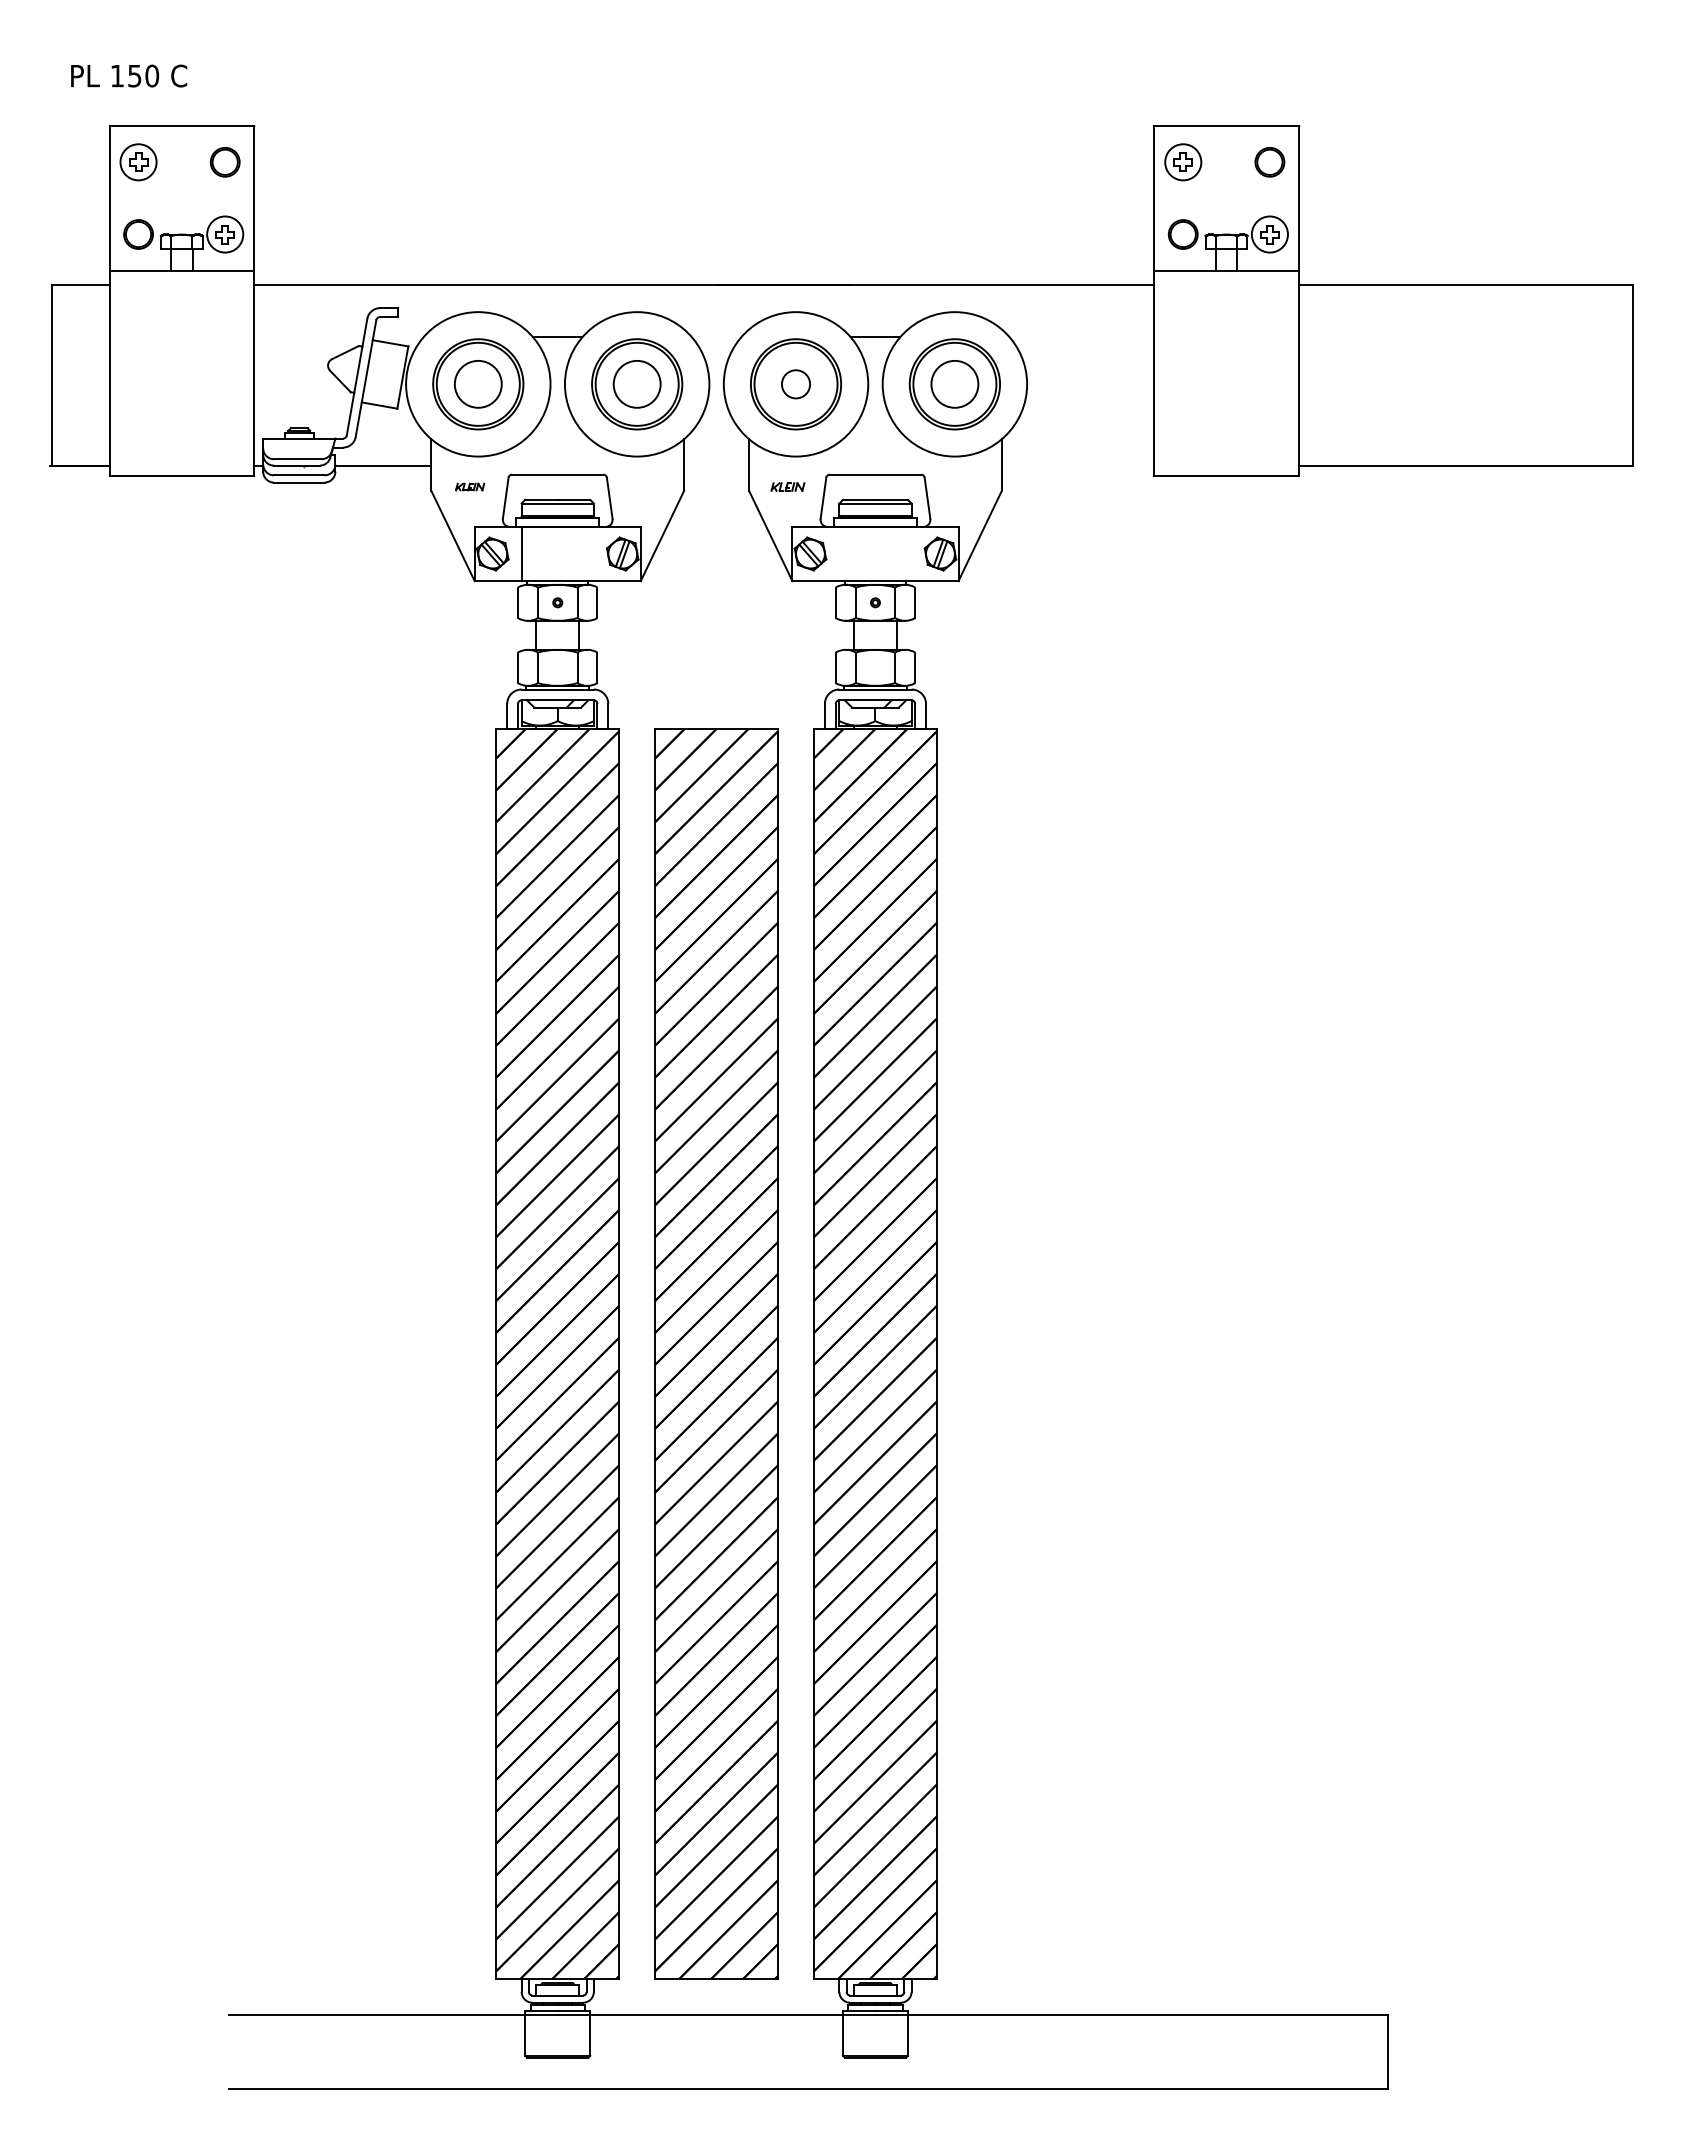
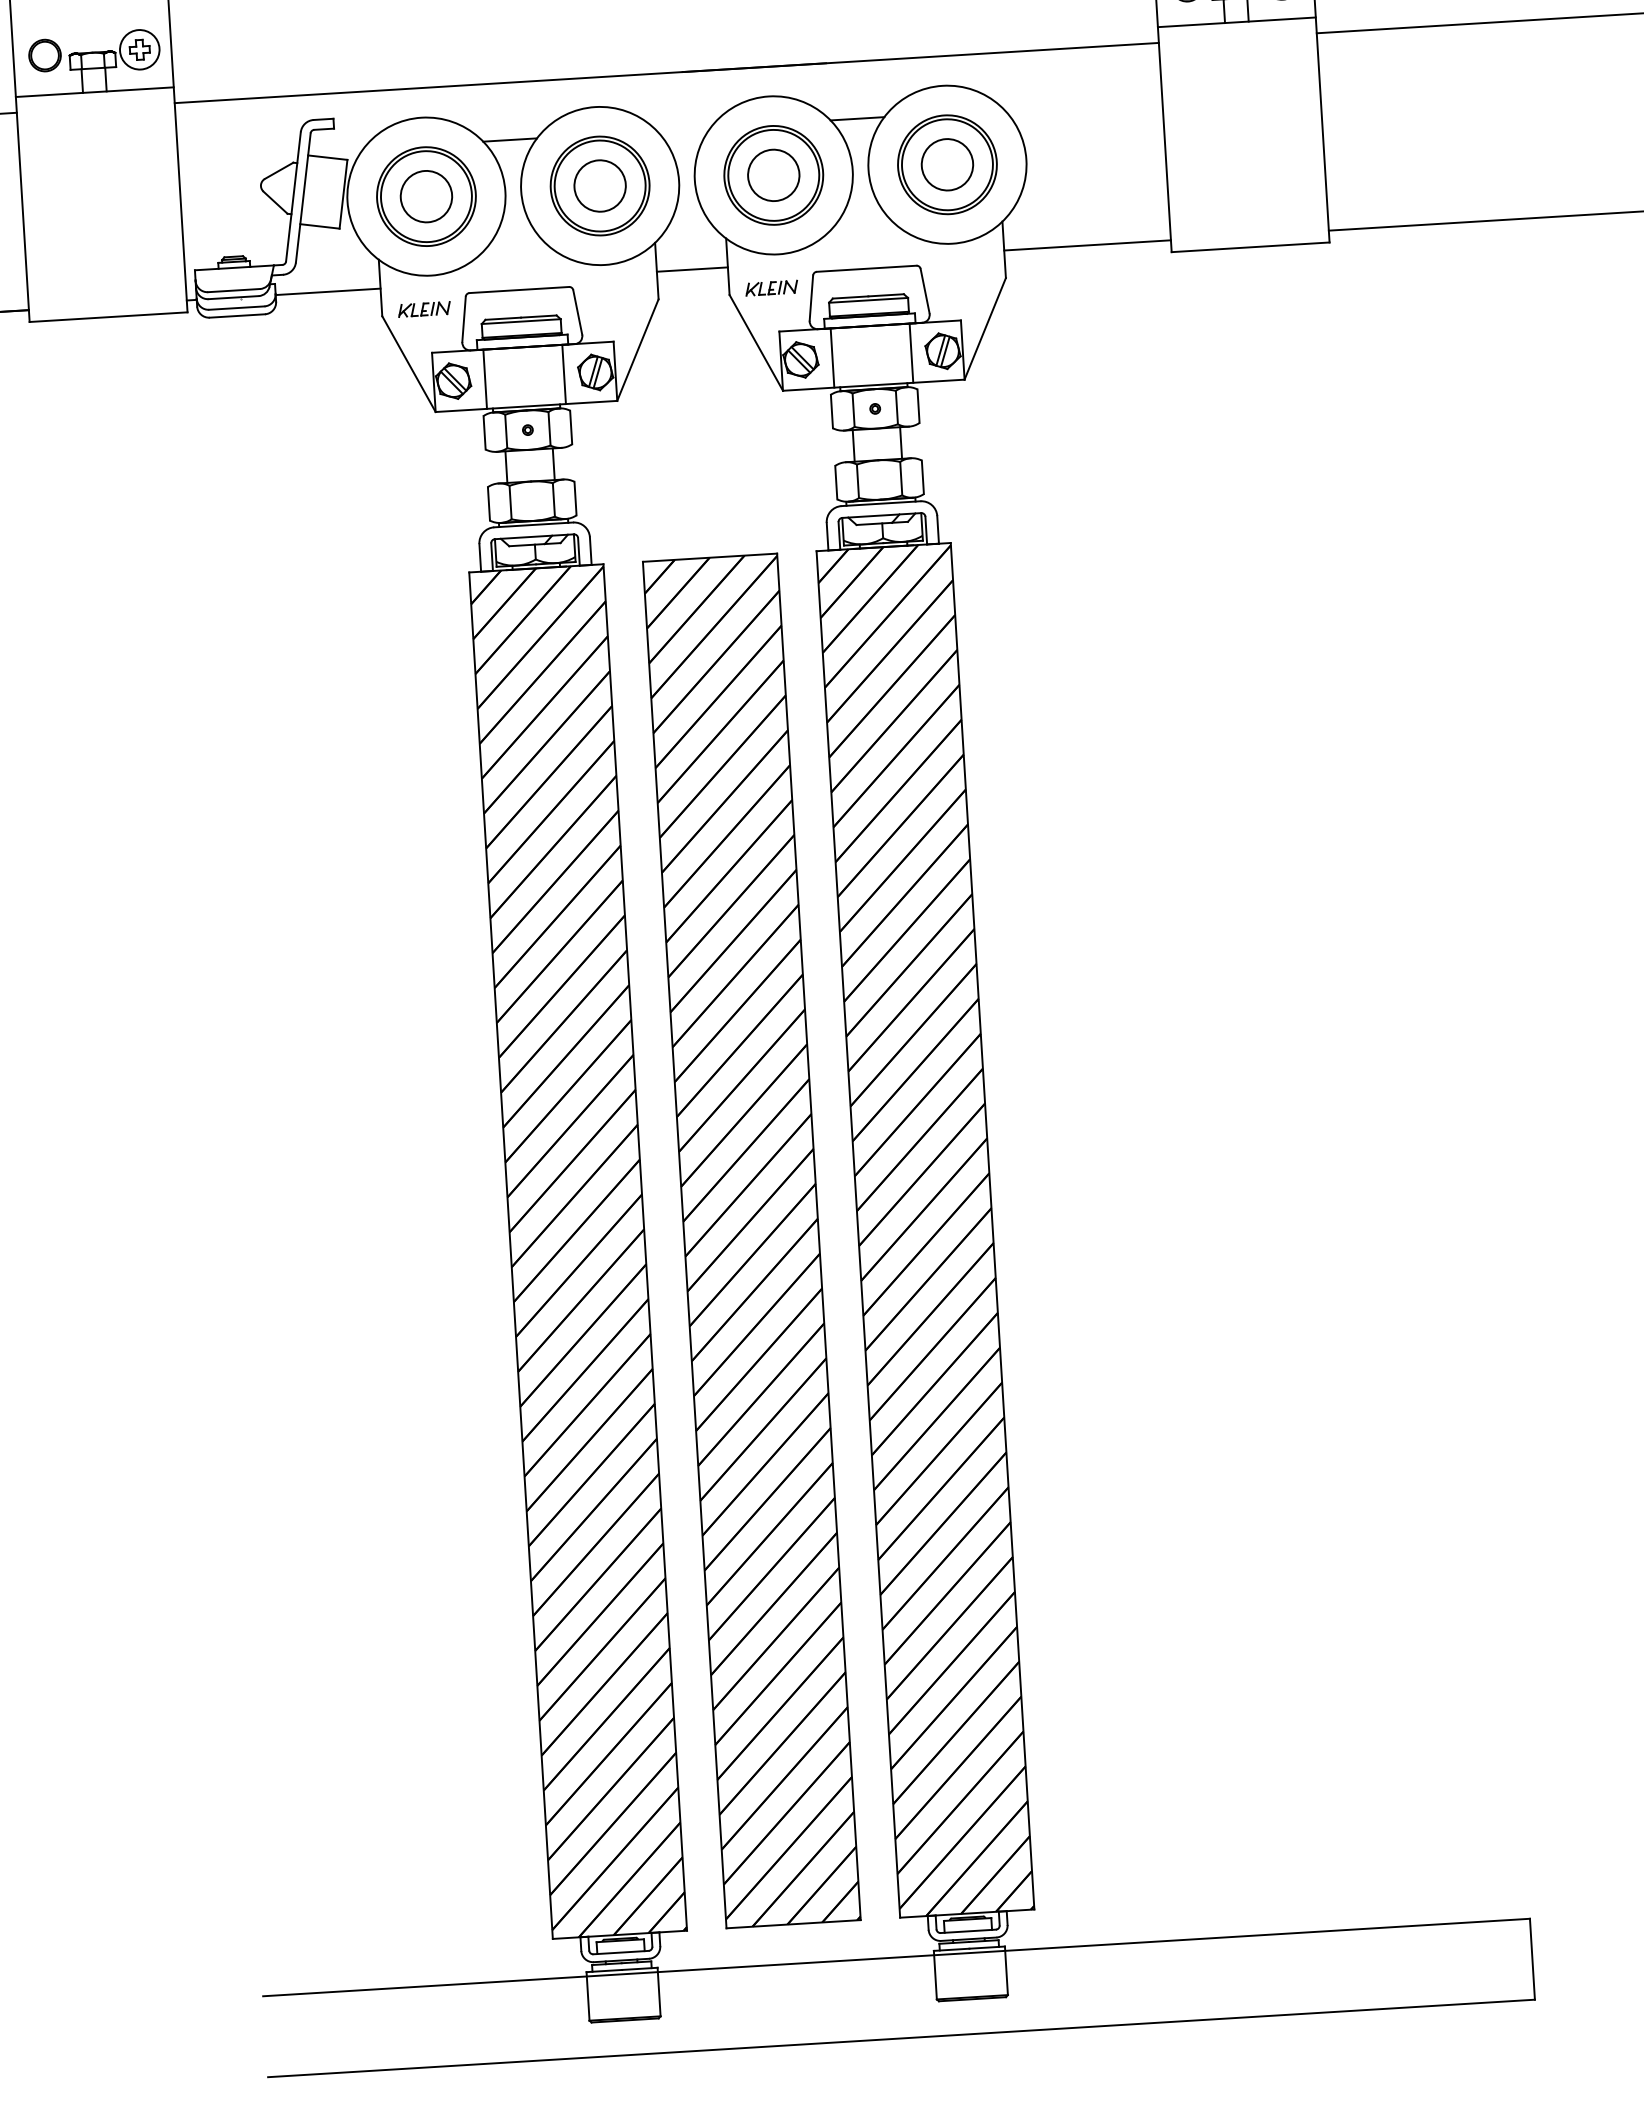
circle: (795, 383) -> (773, 174), size x1.67
line: (716, 465) -> (692, 269), added
line: (1077, 465) -> (1086, 245), added
part: (469, 486) -> (423, 308), size x1.67
part: (787, 486) -> (771, 287), size x1.43
line: (593, 553) -> (563, 373), added
line: (839, 553) -> (832, 357), added
line: (911, 553) -> (911, 352), added

